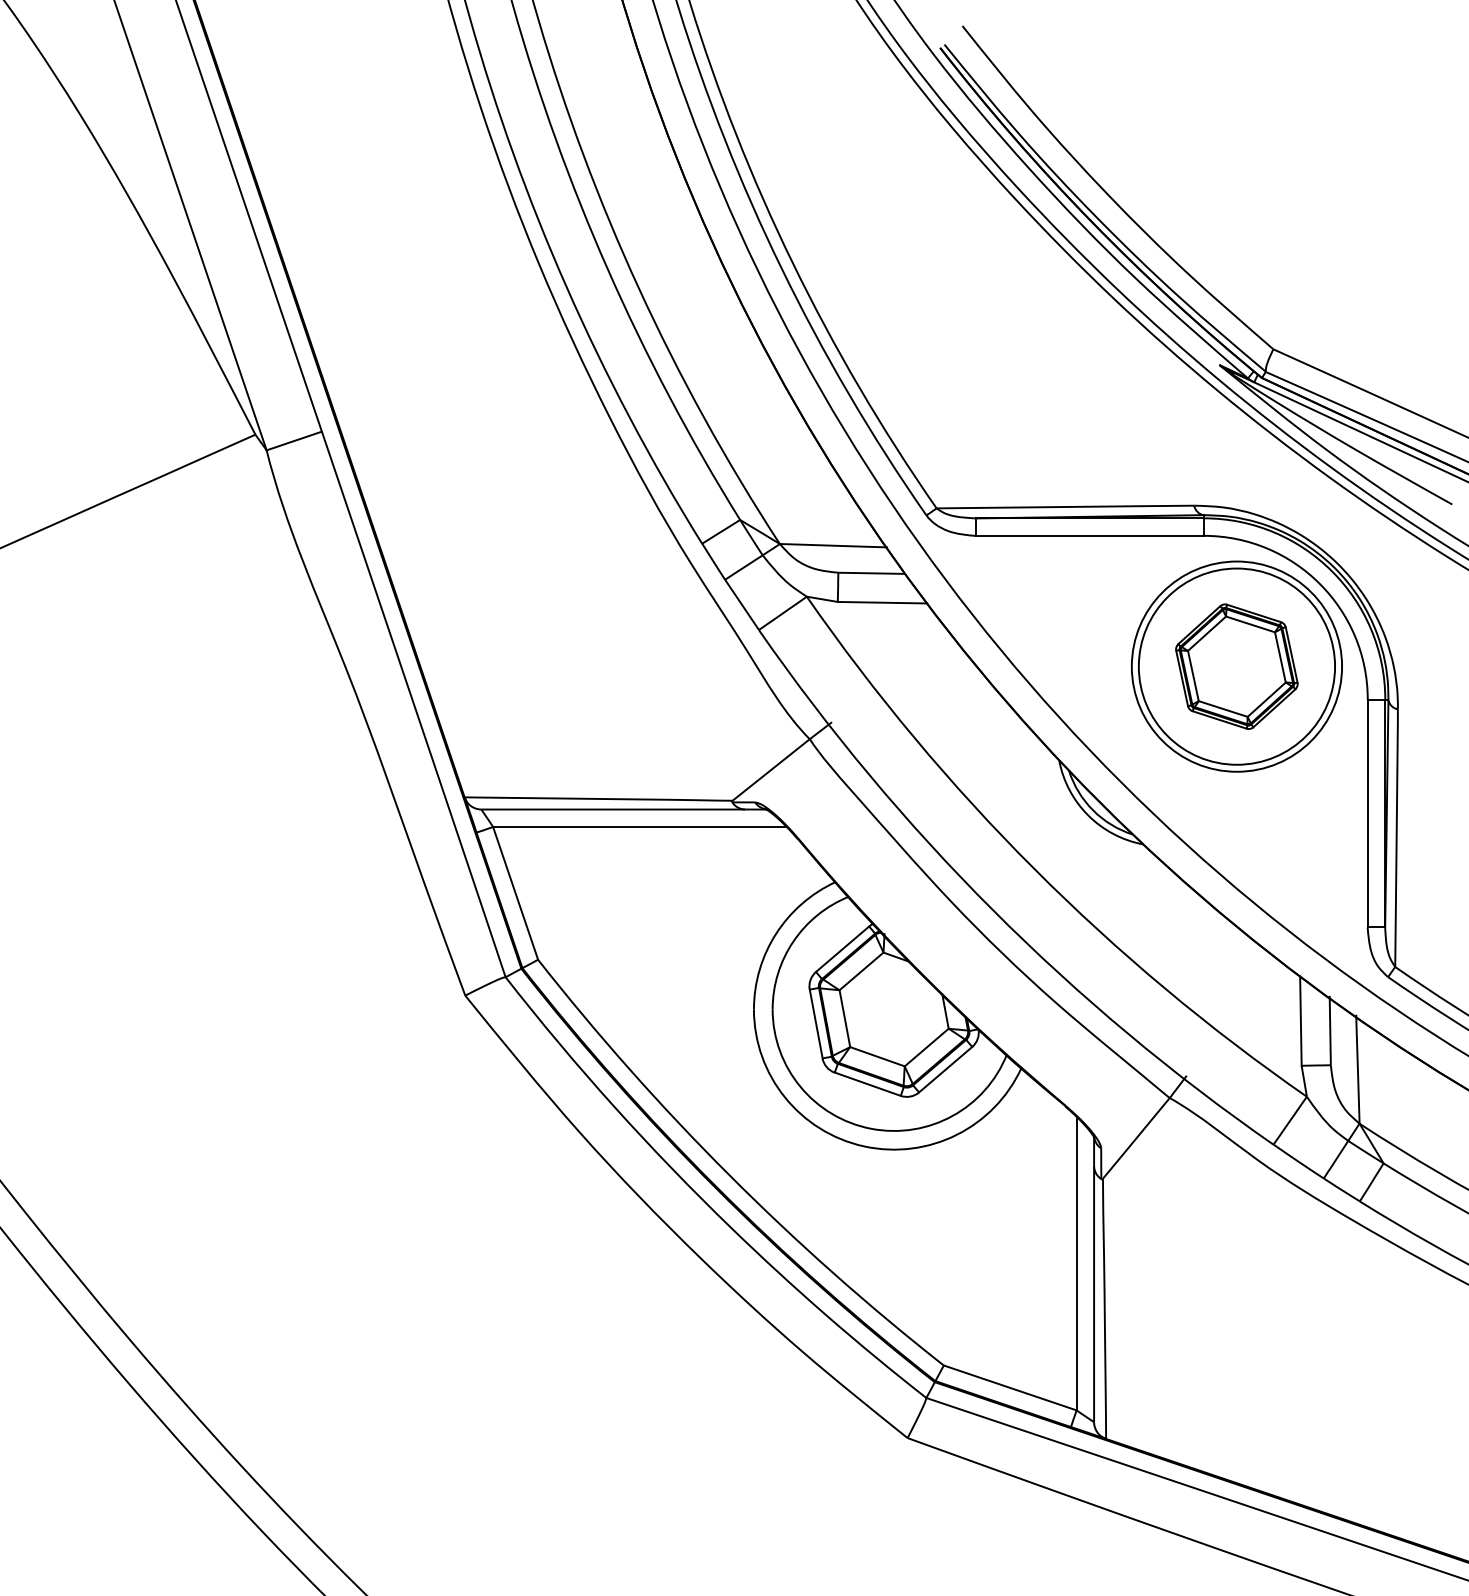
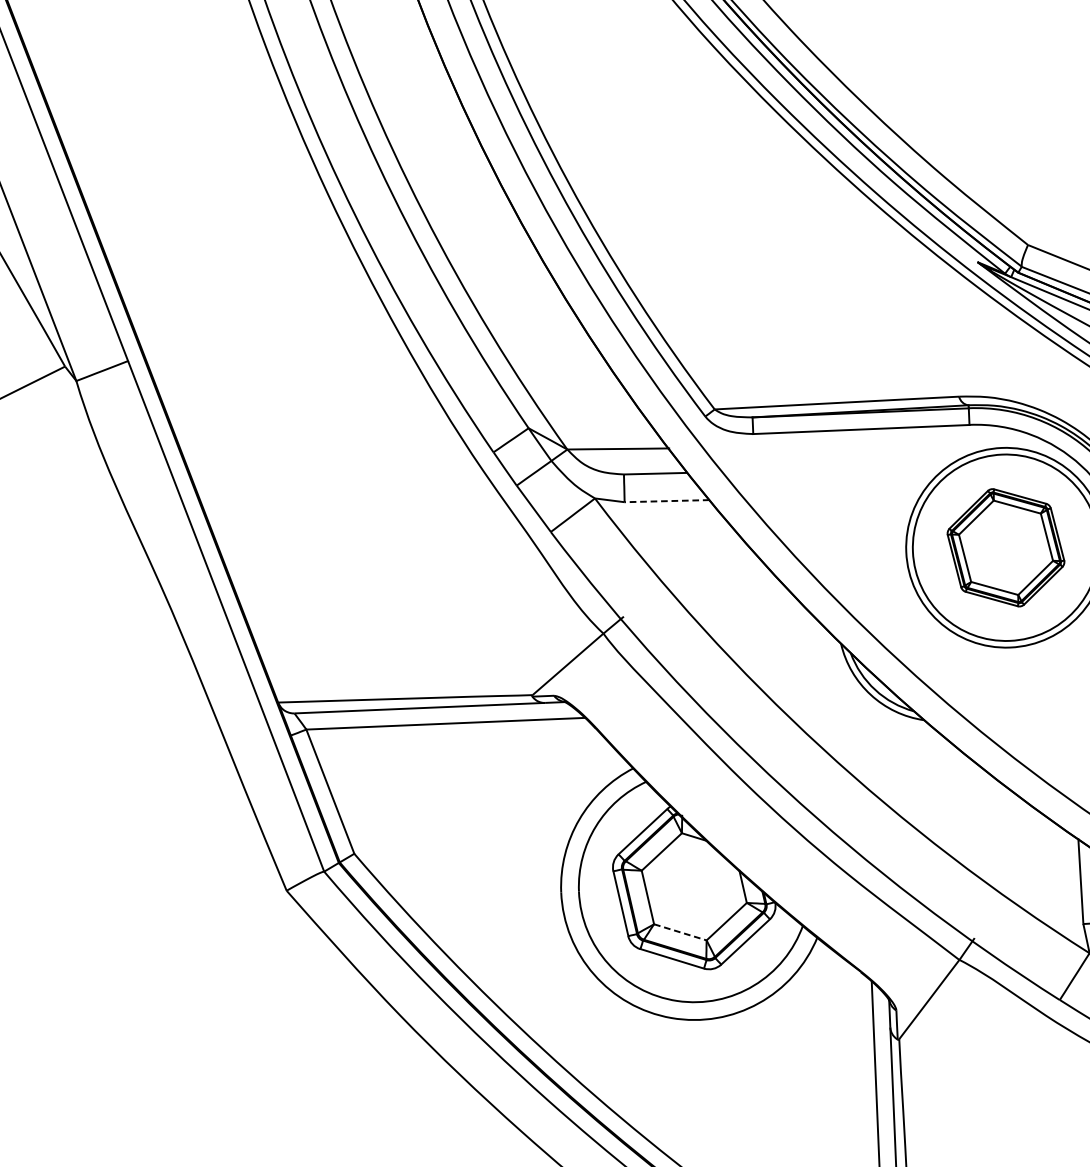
line: (882, 602) -> (667, 500), solid -> dashed
line: (877, 1056) -> (680, 932), solid -> dashed

